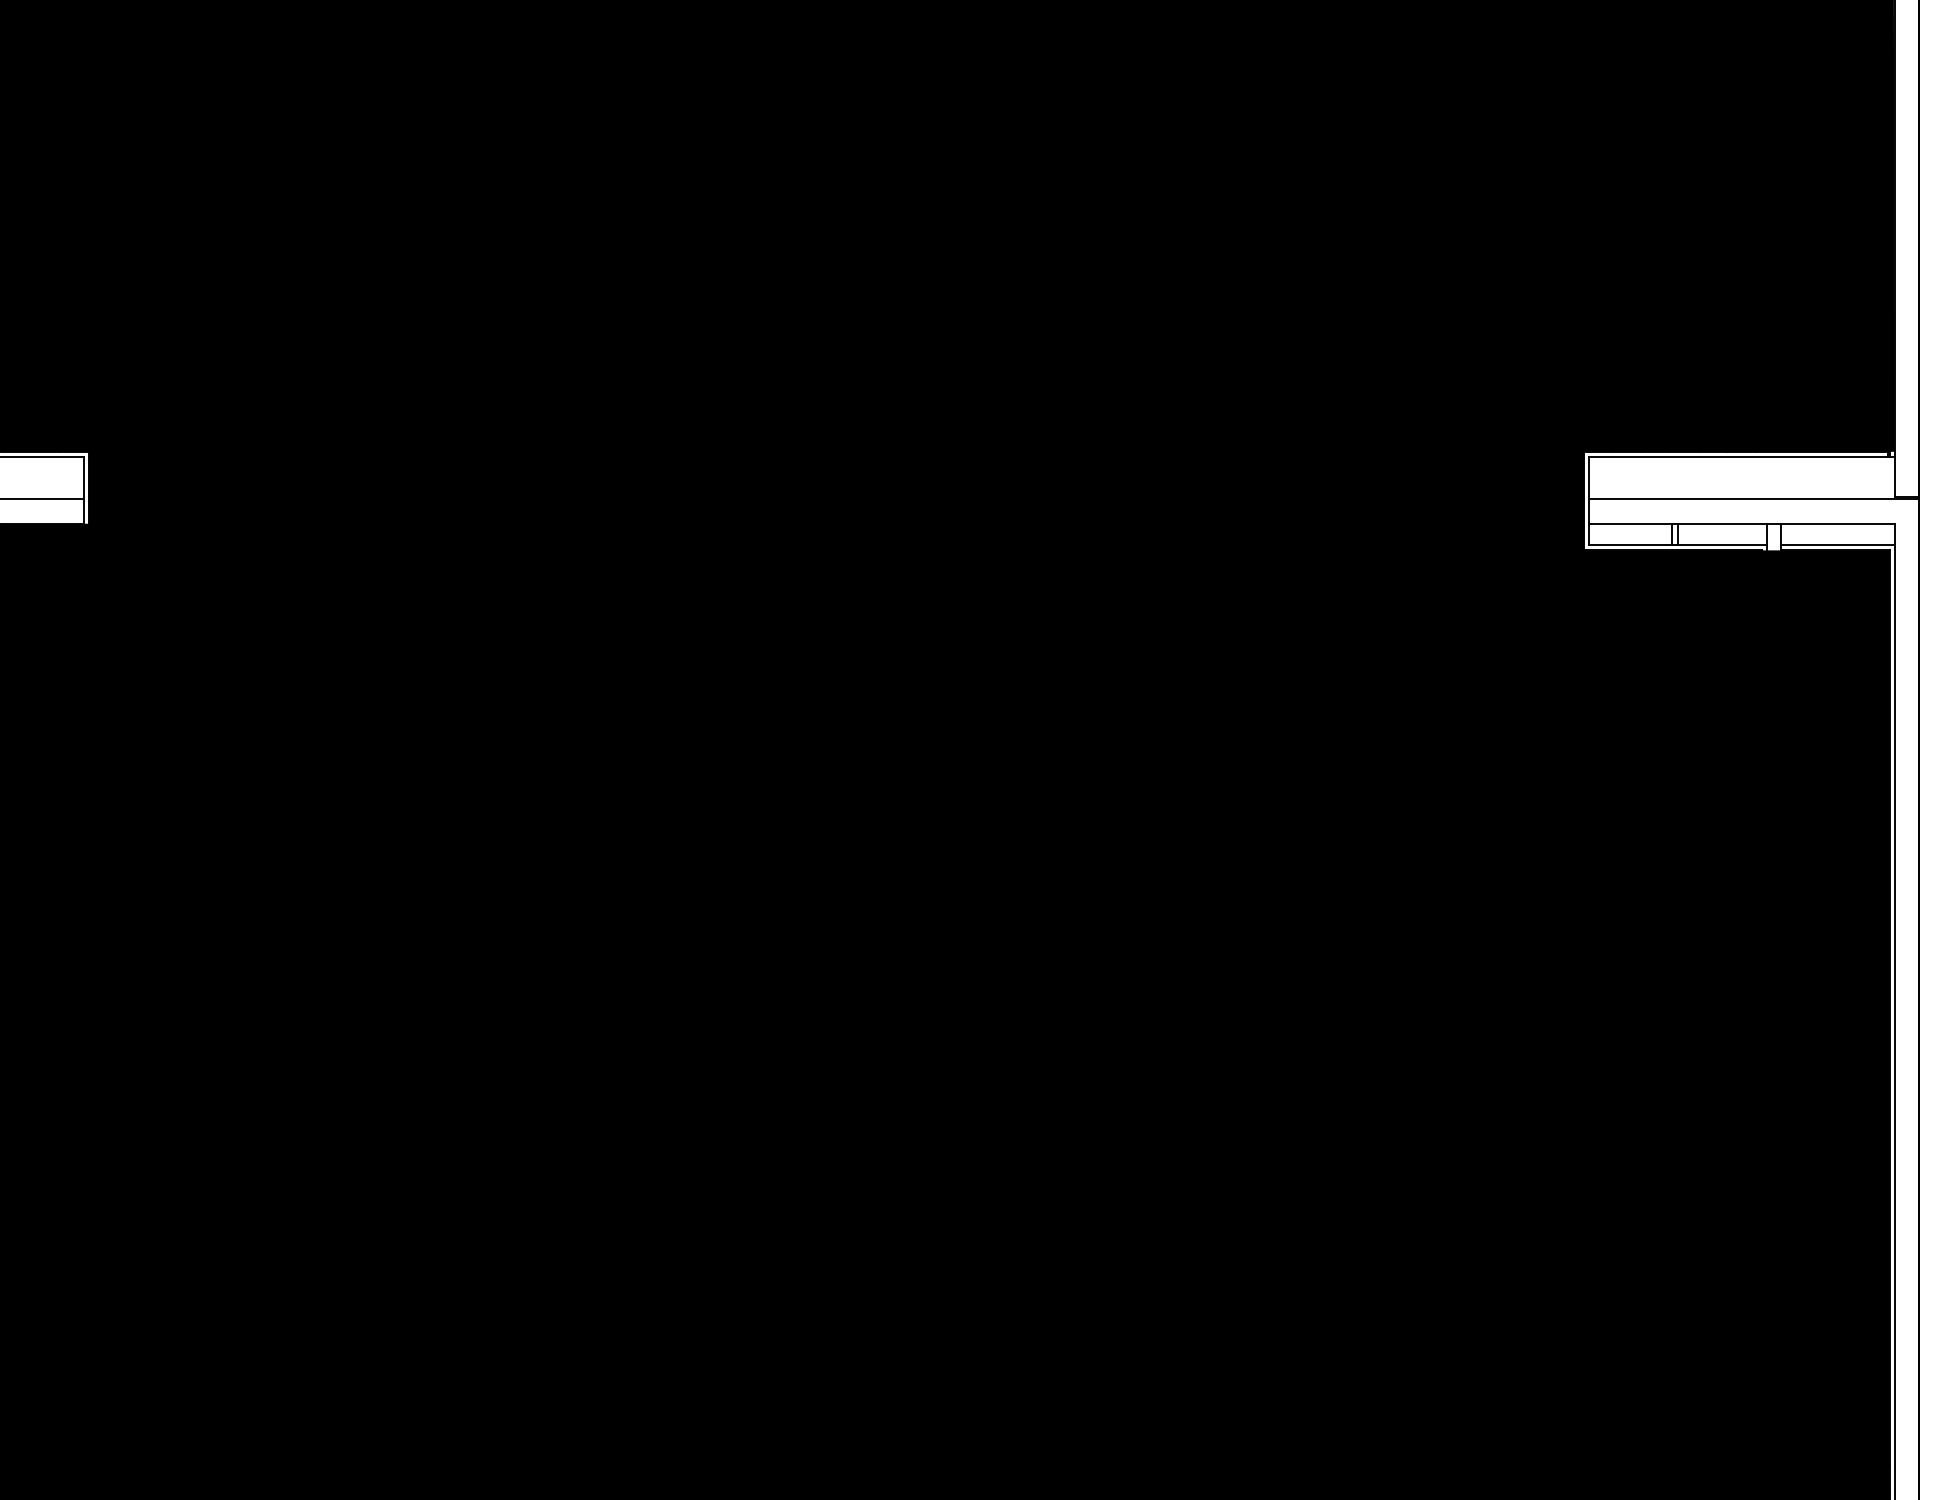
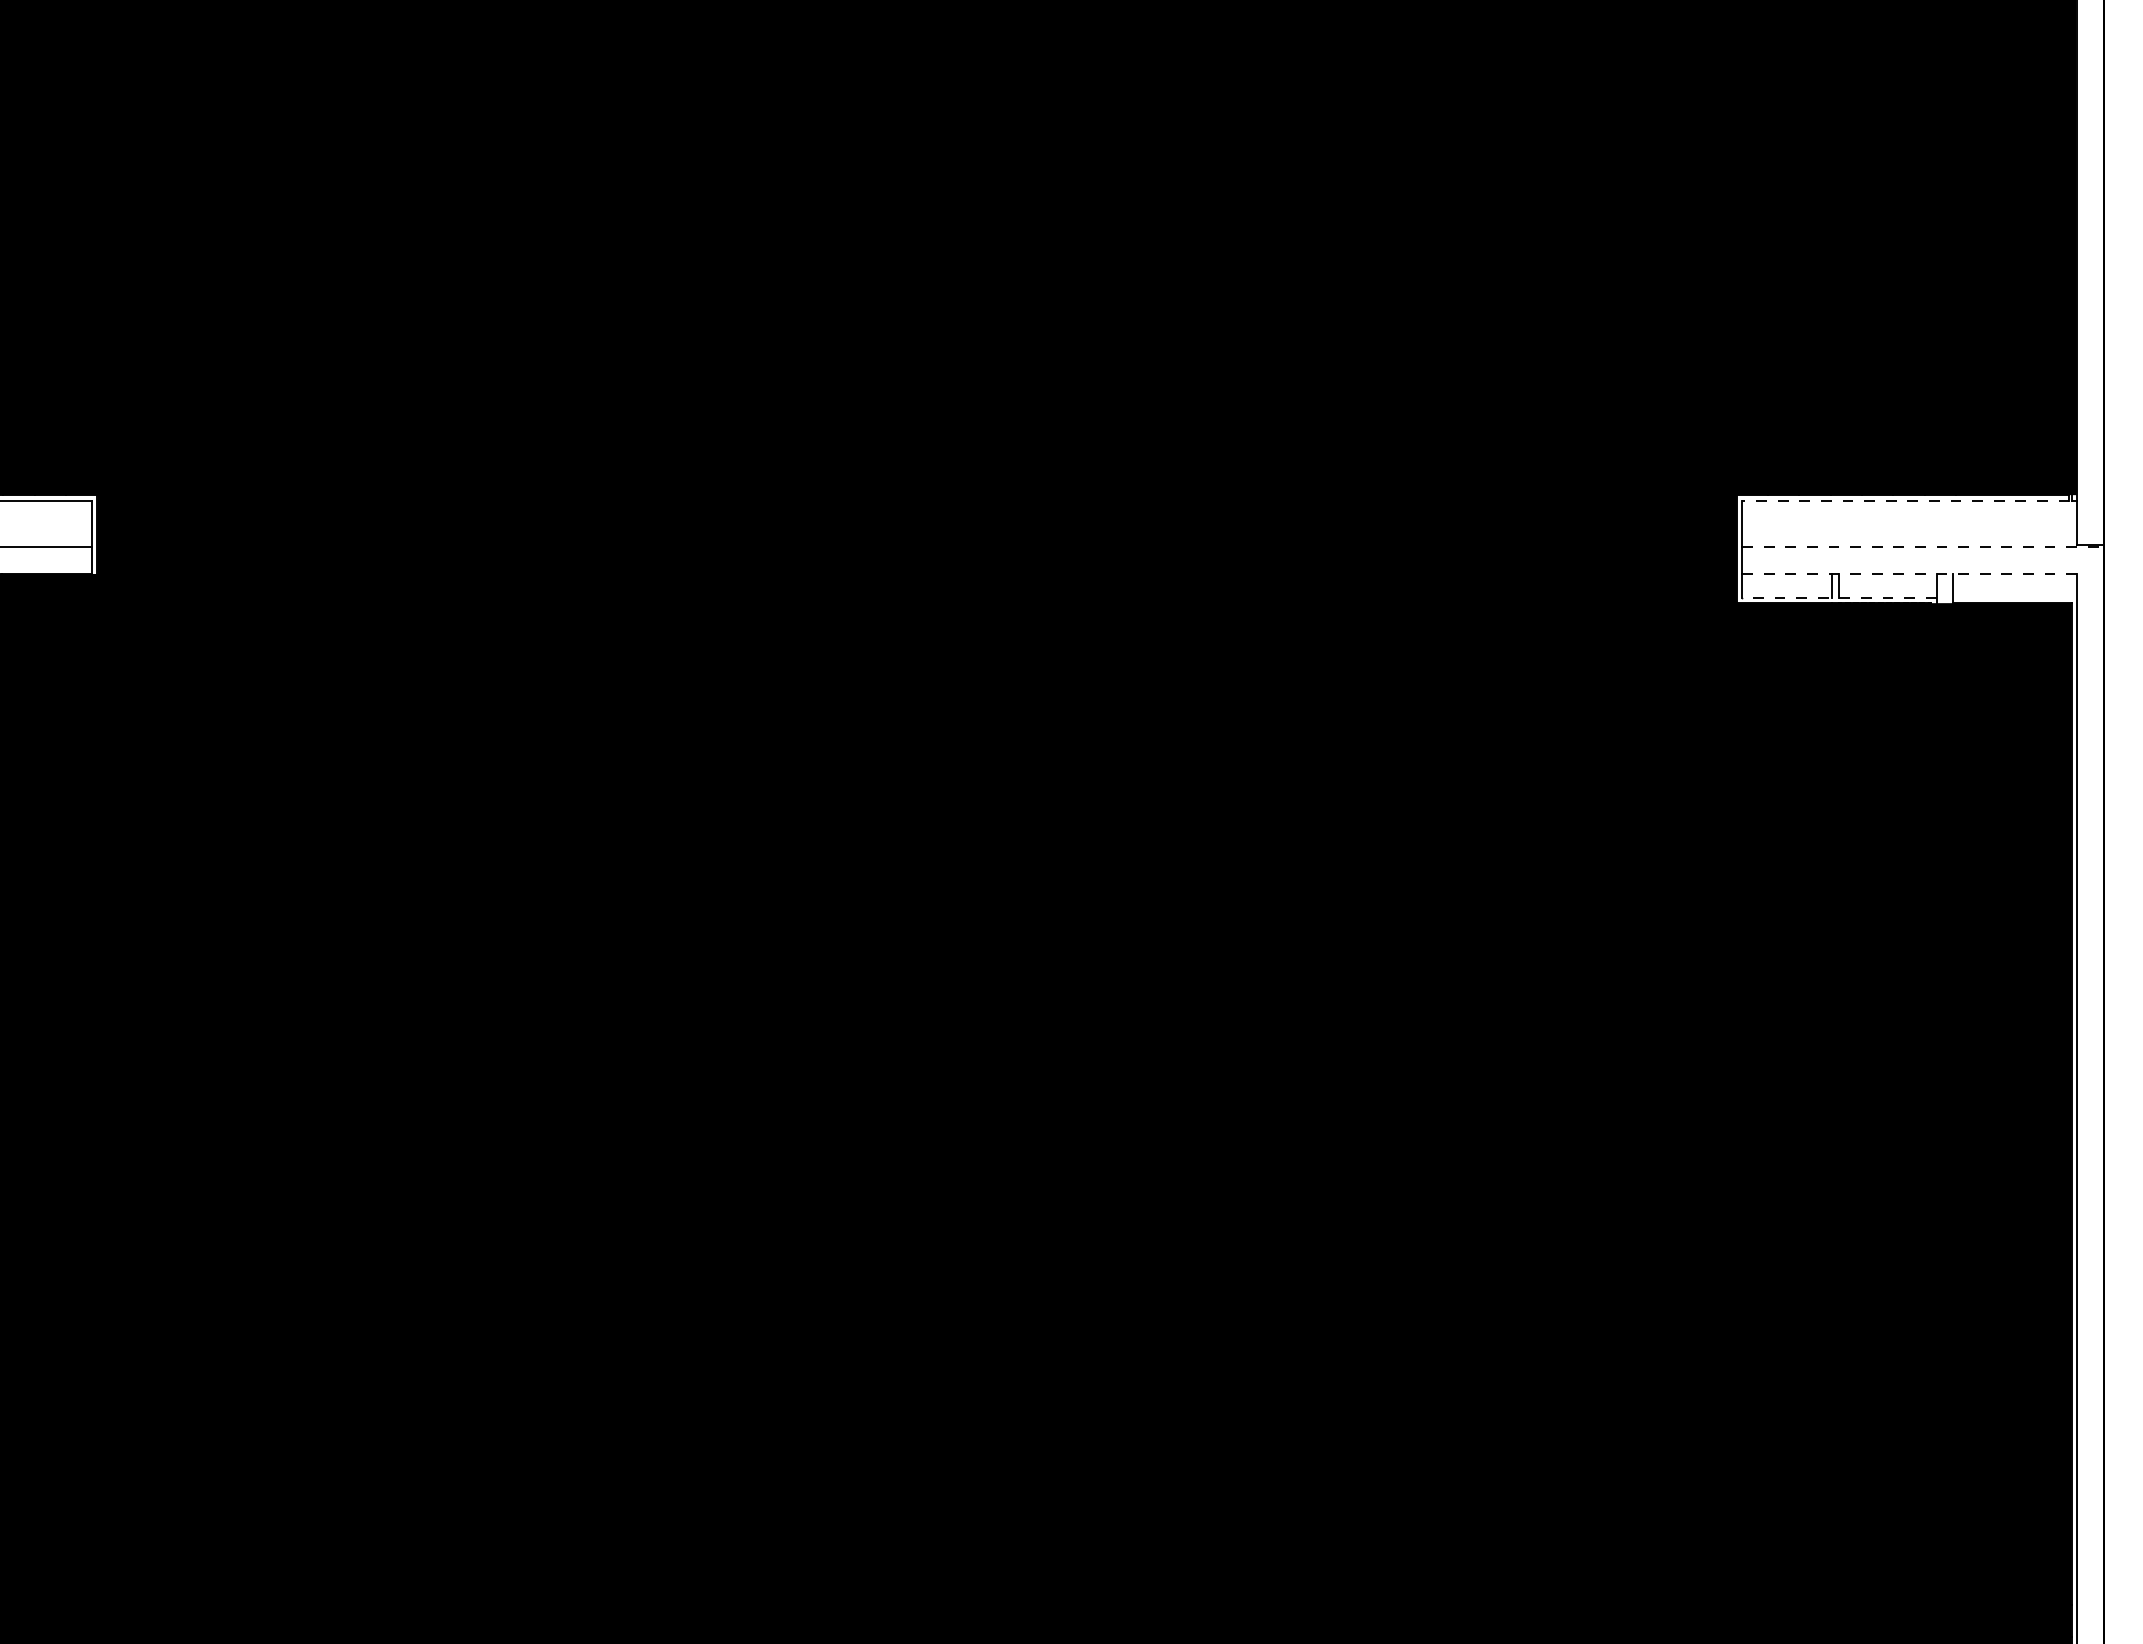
line: (1738, 456) -> (1905, 500), solid -> dashed
line: (1754, 498) -> (1923, 546), solid -> dashed
line: (1741, 523) -> (1909, 573), solid -> dashed
line: (1677, 545) -> (1838, 597), solid -> dashed
line: (1837, 545) -> (2014, 597), removed

